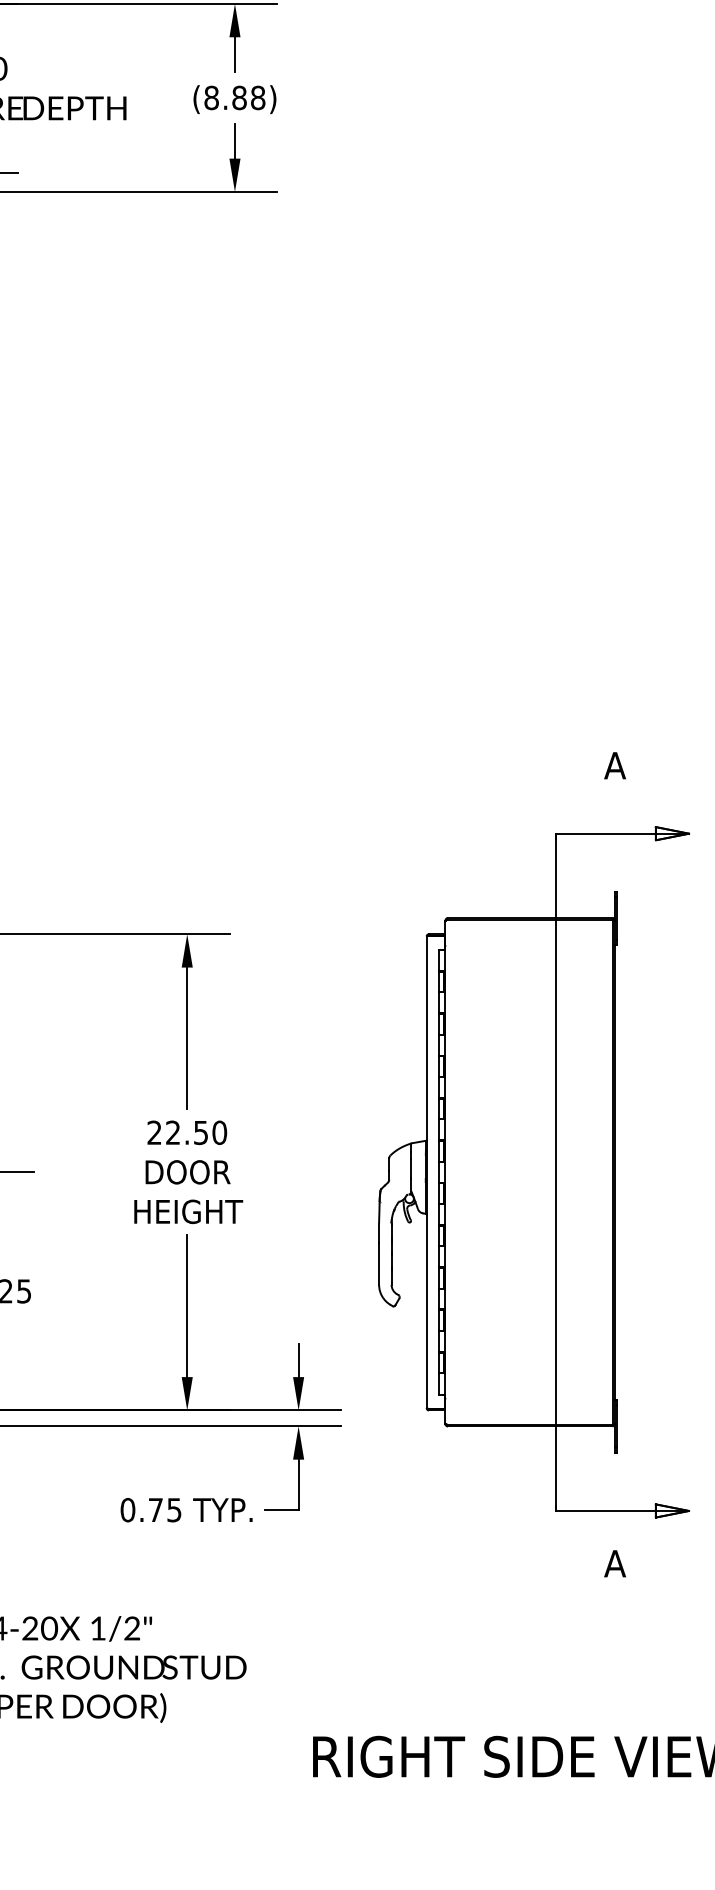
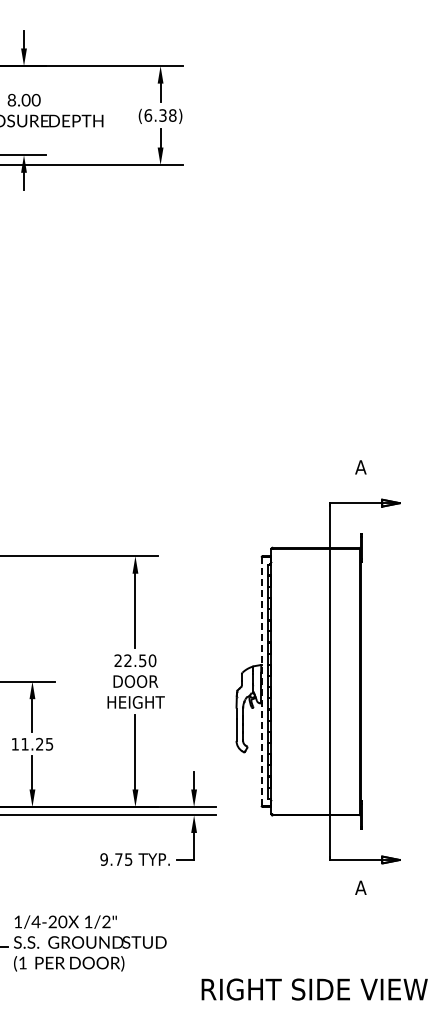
text: (225, 97) -> (155, 115), (8.88) -> (6.38)
line: (426, 1172) -> (261, 681), solid -> dashed
text: (126, 1510) -> (103, 859), 0.75 -> 9.75

